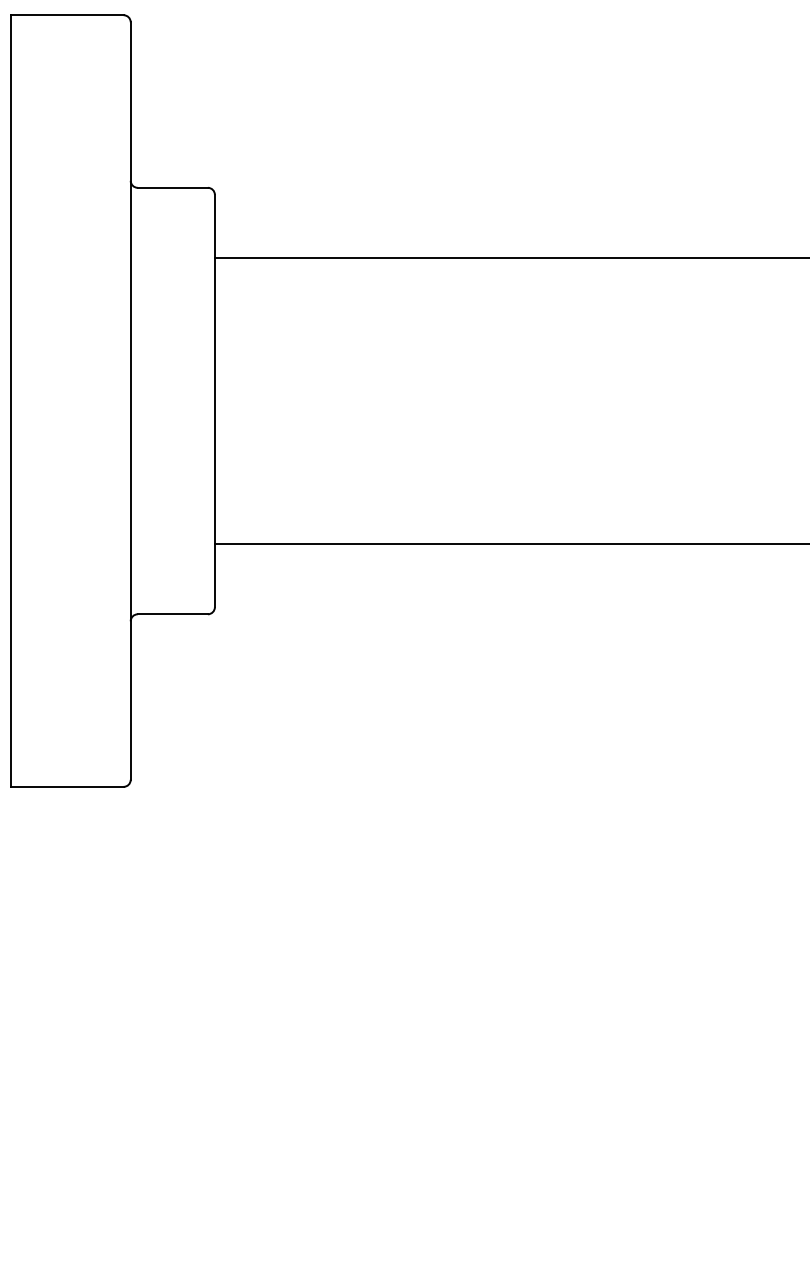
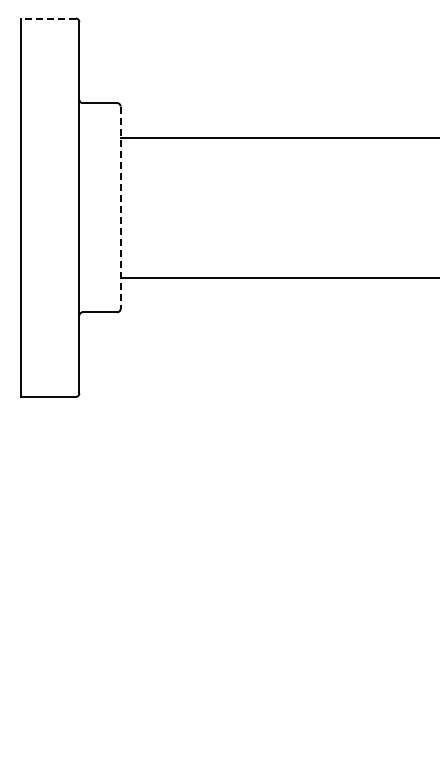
line: (67, 15) -> (48, 18), solid -> dashed
line: (214, 402) -> (120, 208), solid -> dashed

